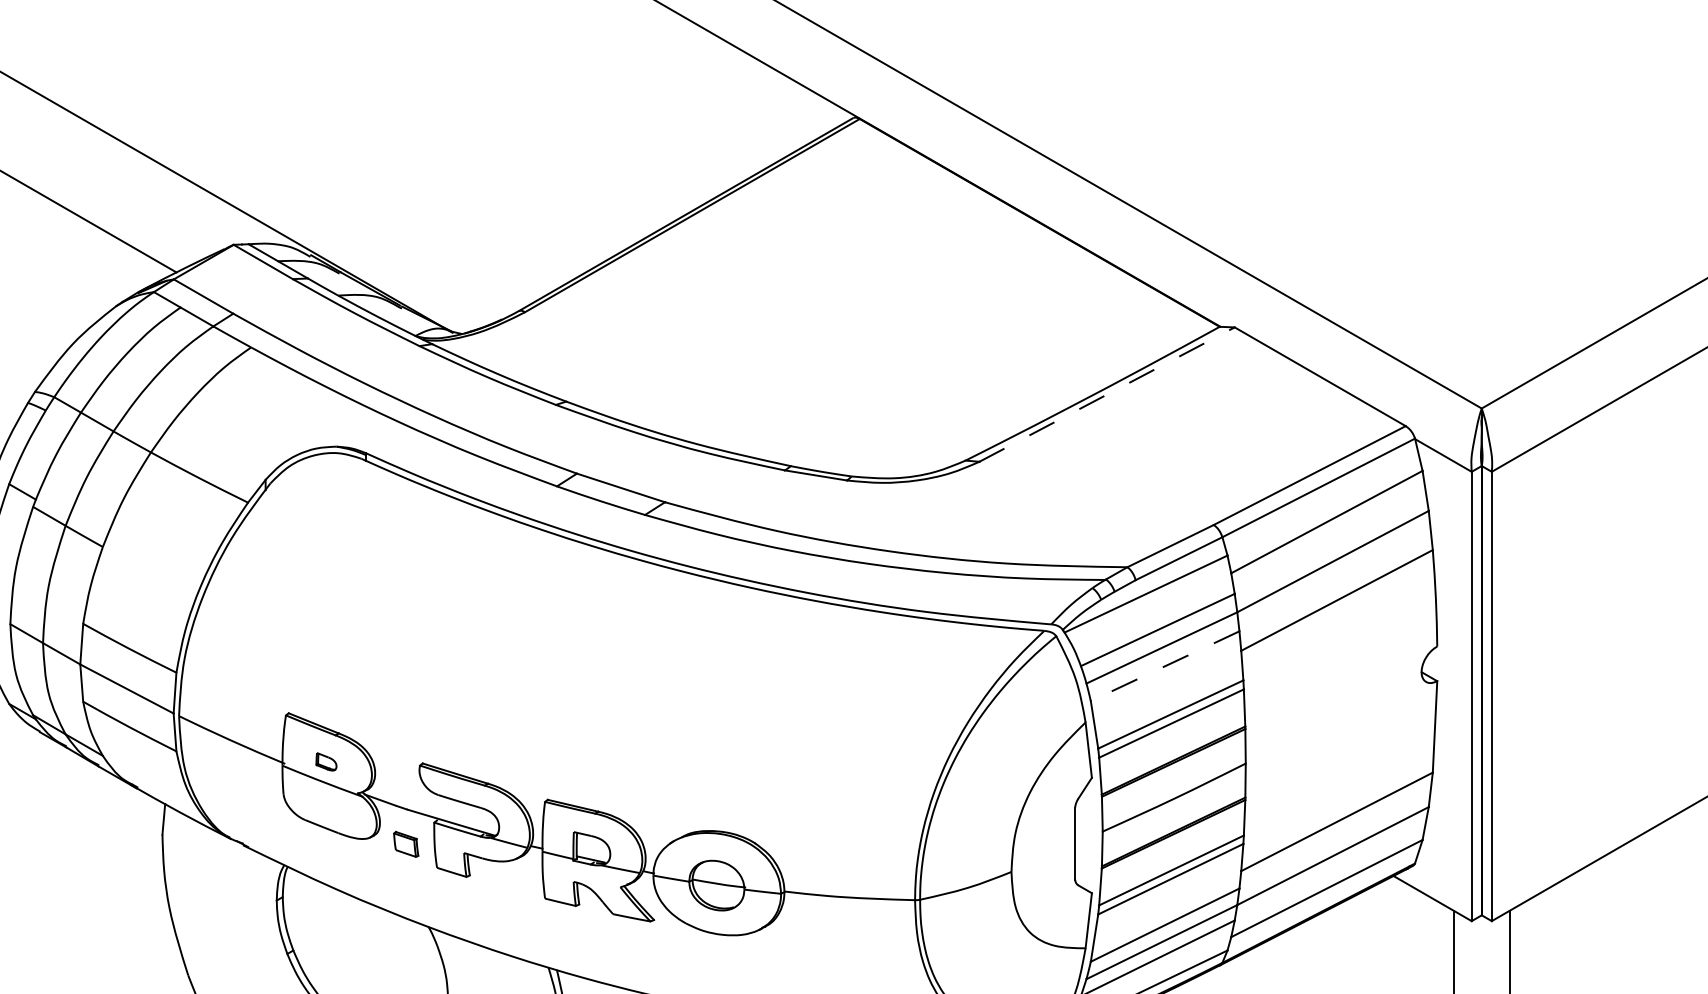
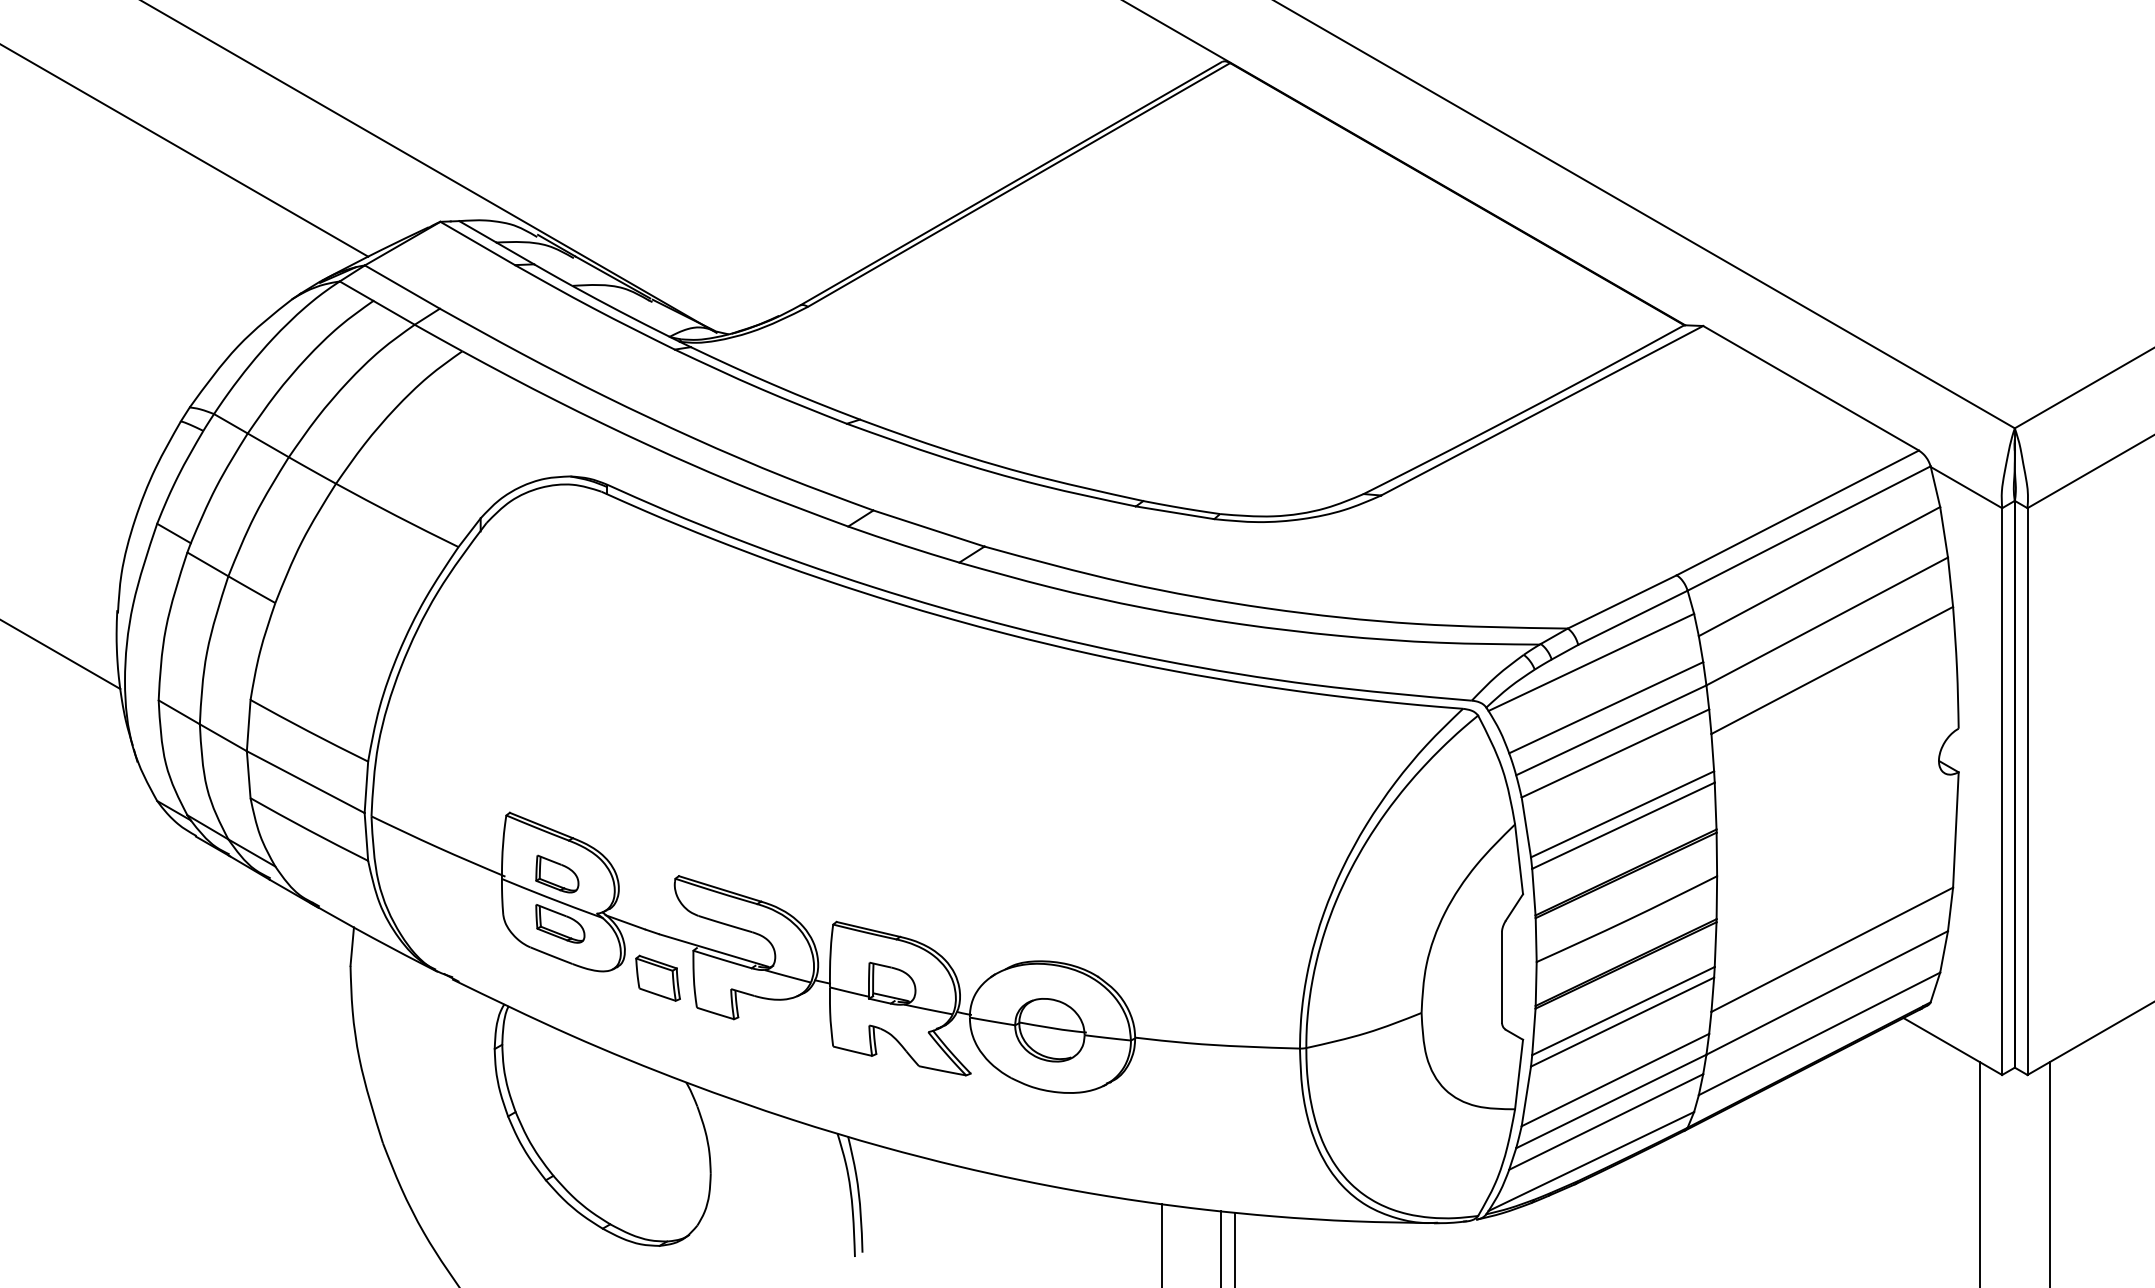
line: (1107, 394) -> (1542, 410), dashed -> solid
line: (1165, 666) -> (1615, 753), dashed -> solid
part: (326, 761) -> (557, 873), size x1.67
part: (328, 801) -> (560, 923), added
part: (405, 843) -> (657, 977), size x1.43

